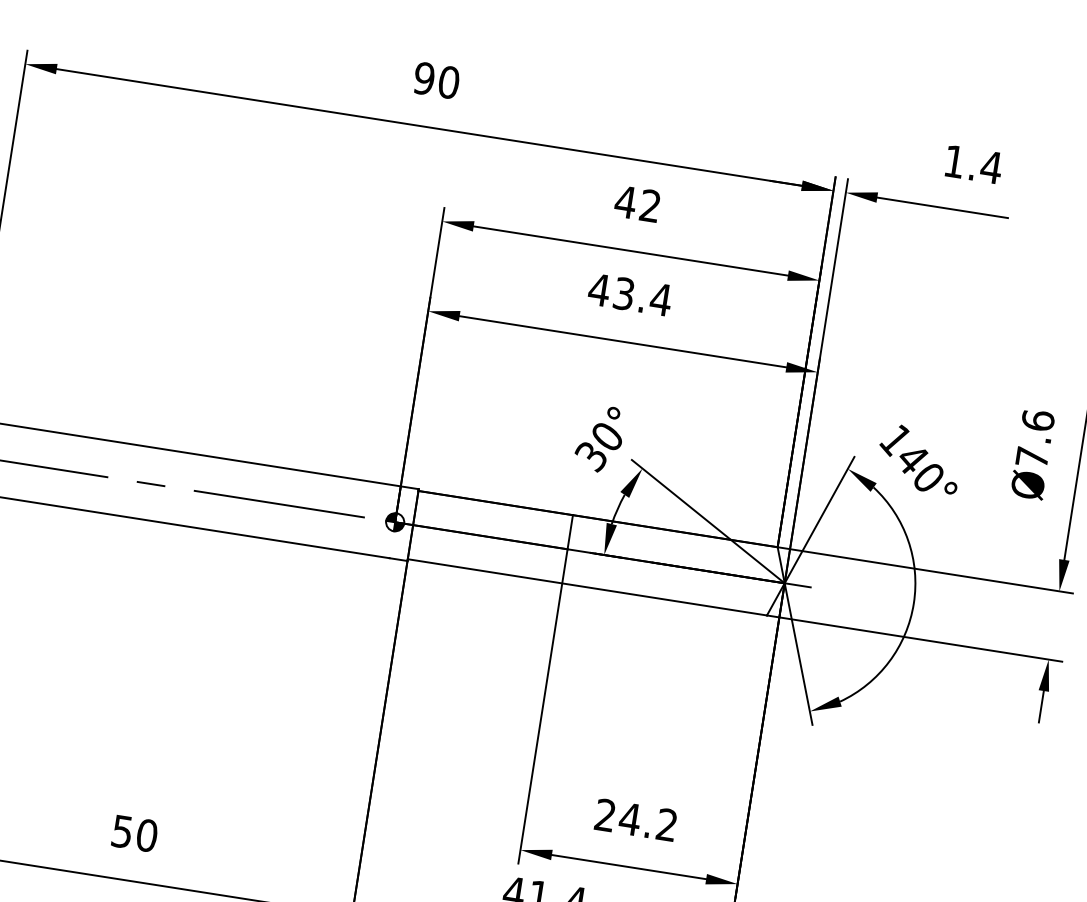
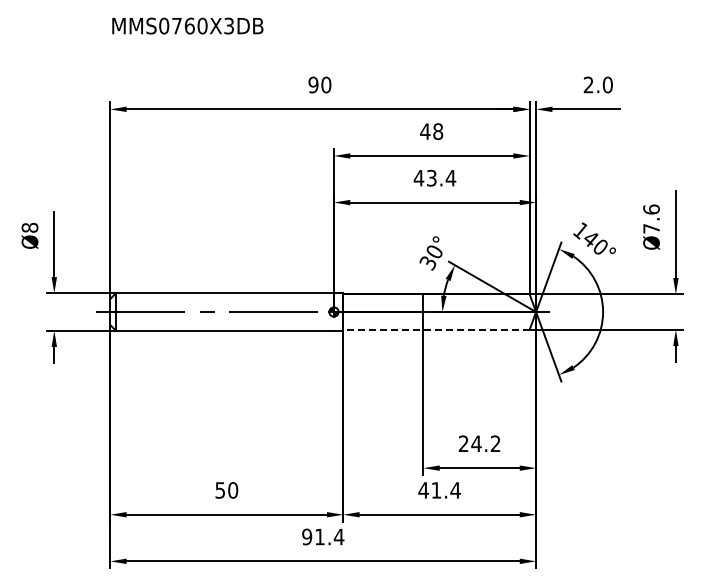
text: (973, 163) -> (598, 84), 1.4 -> 2.0
text: (651, 205) -> (438, 131), 42 -> 48
line: (585, 586) -> (435, 329), solid -> dashed

